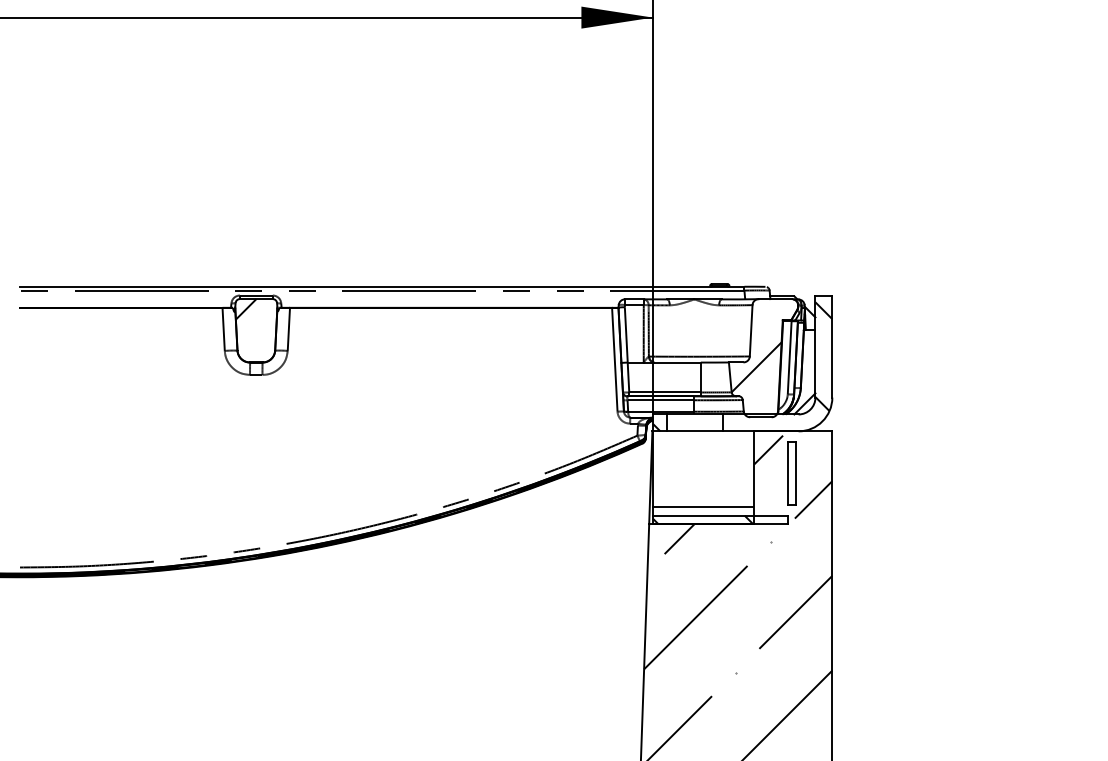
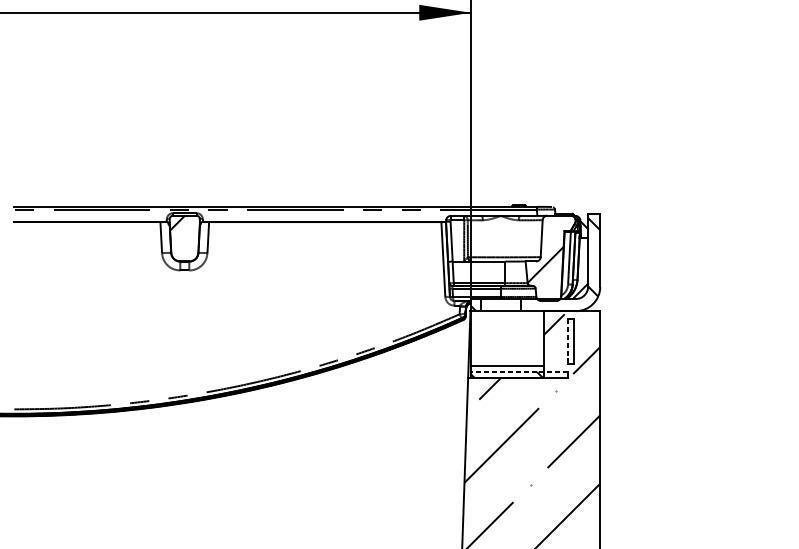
line: (788, 473) -> (568, 341), solid -> dashed
line: (720, 515) -> (519, 371), solid -> dashed

